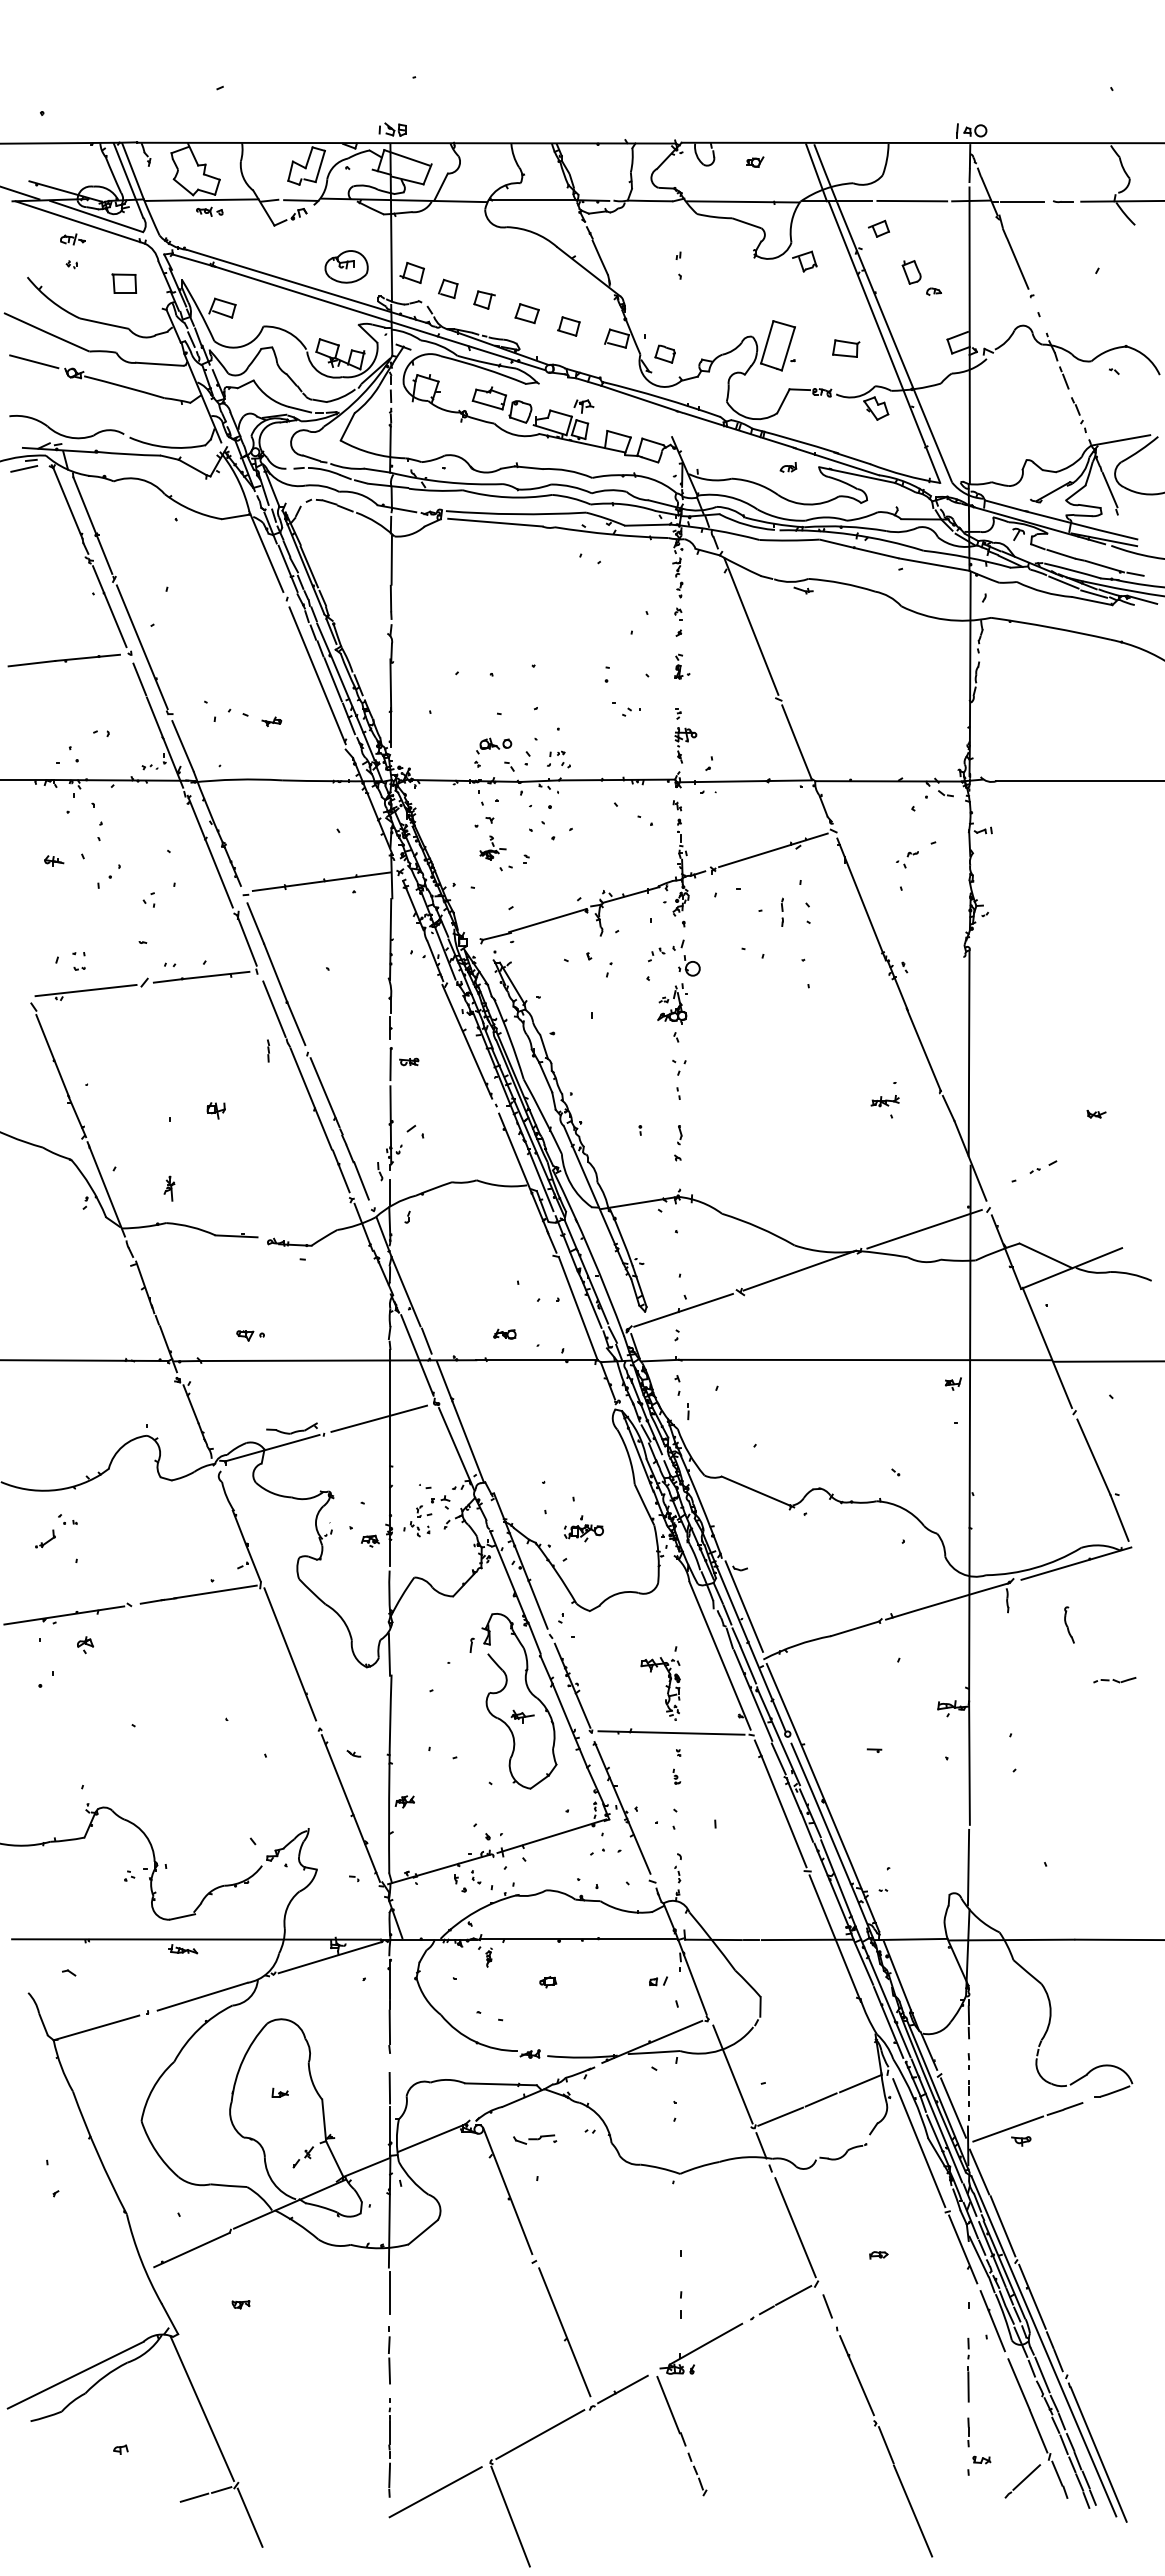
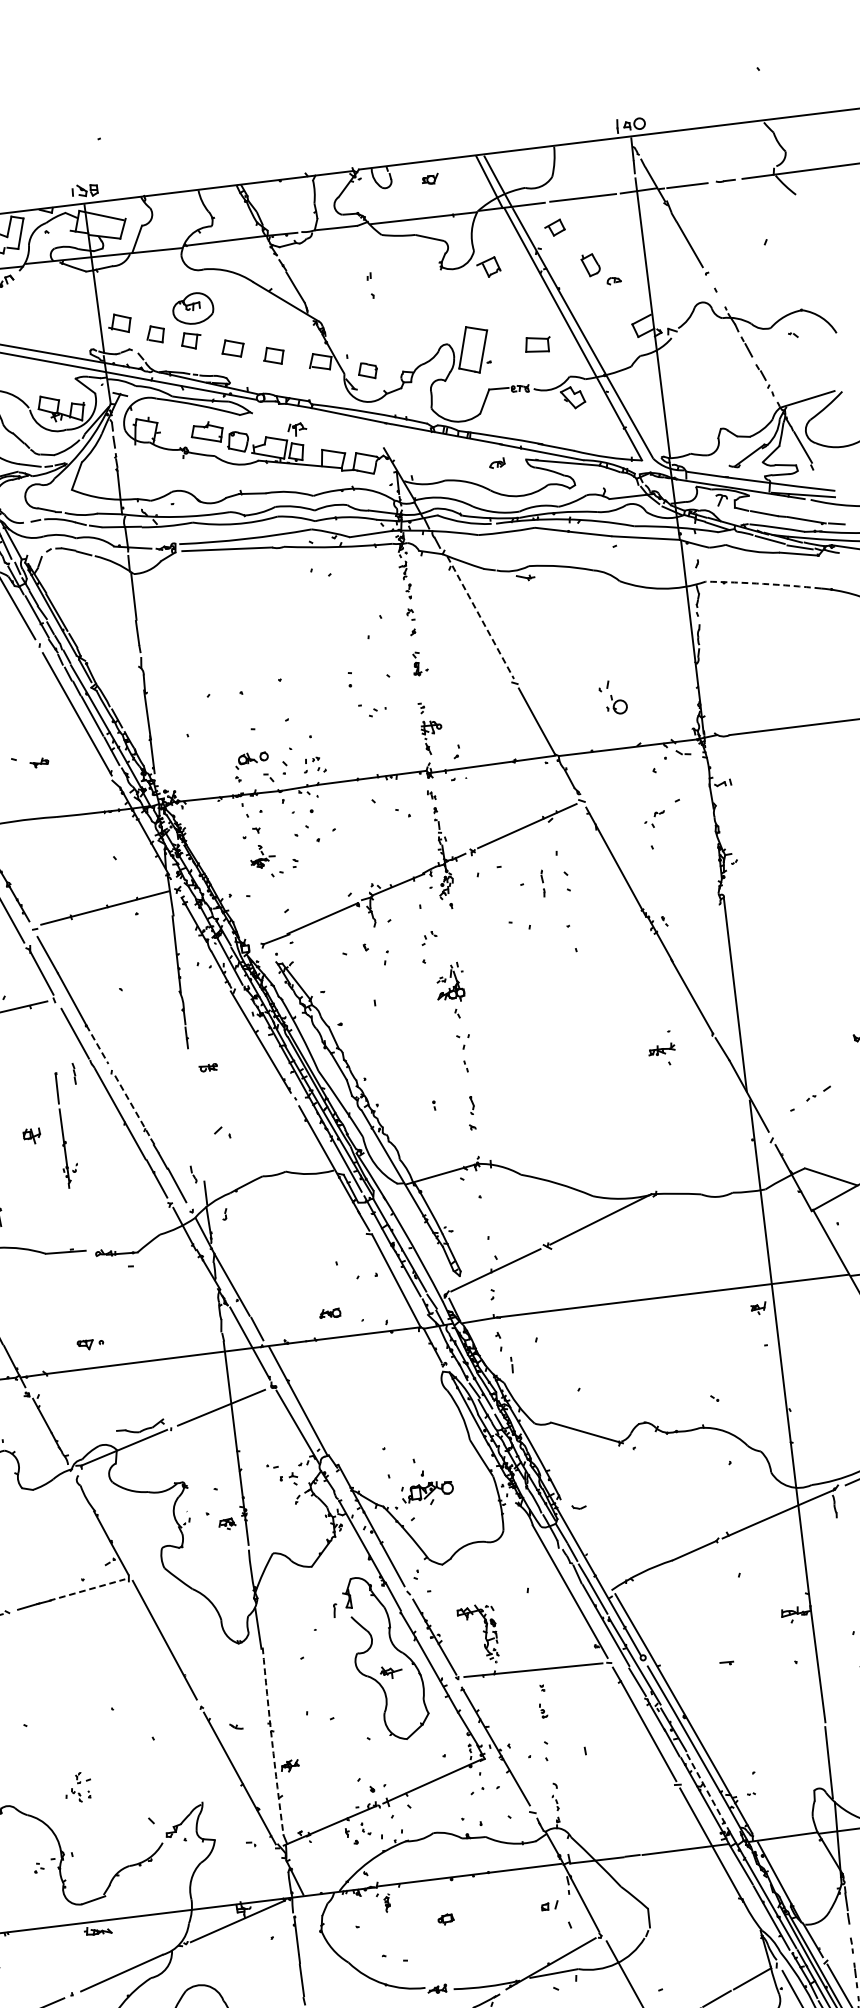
part: (346, 266) -> (192, 308), moved
line: (751, 627) -> (480, 618), solid -> dashed
arc: (1051, 627) -> (763, 583), solid -> dashed
part: (686, 957) -> (613, 697), moved
line: (296, 1023) -> (97, 1044), solid -> dashed
line: (325, 1093) -> (133, 1107), solid -> dashed
part: (394, 1108) -> (66, 1129), moved
line: (924, 1228) -> (713, 1165), removed
part: (417, 1521) -> (77, 1787), moved
part: (583, 1528) -> (426, 1487), size x1.4
line: (215, 1591) -> (87, 1589), solid -> dashed
line: (744, 1606) -> (587, 1542), removed
part: (660, 1688) -> (478, 1634), moved
arc: (389, 1774) -> (272, 1741), solid -> dashed
line: (838, 1883) -> (708, 1792), solid -> dashed

